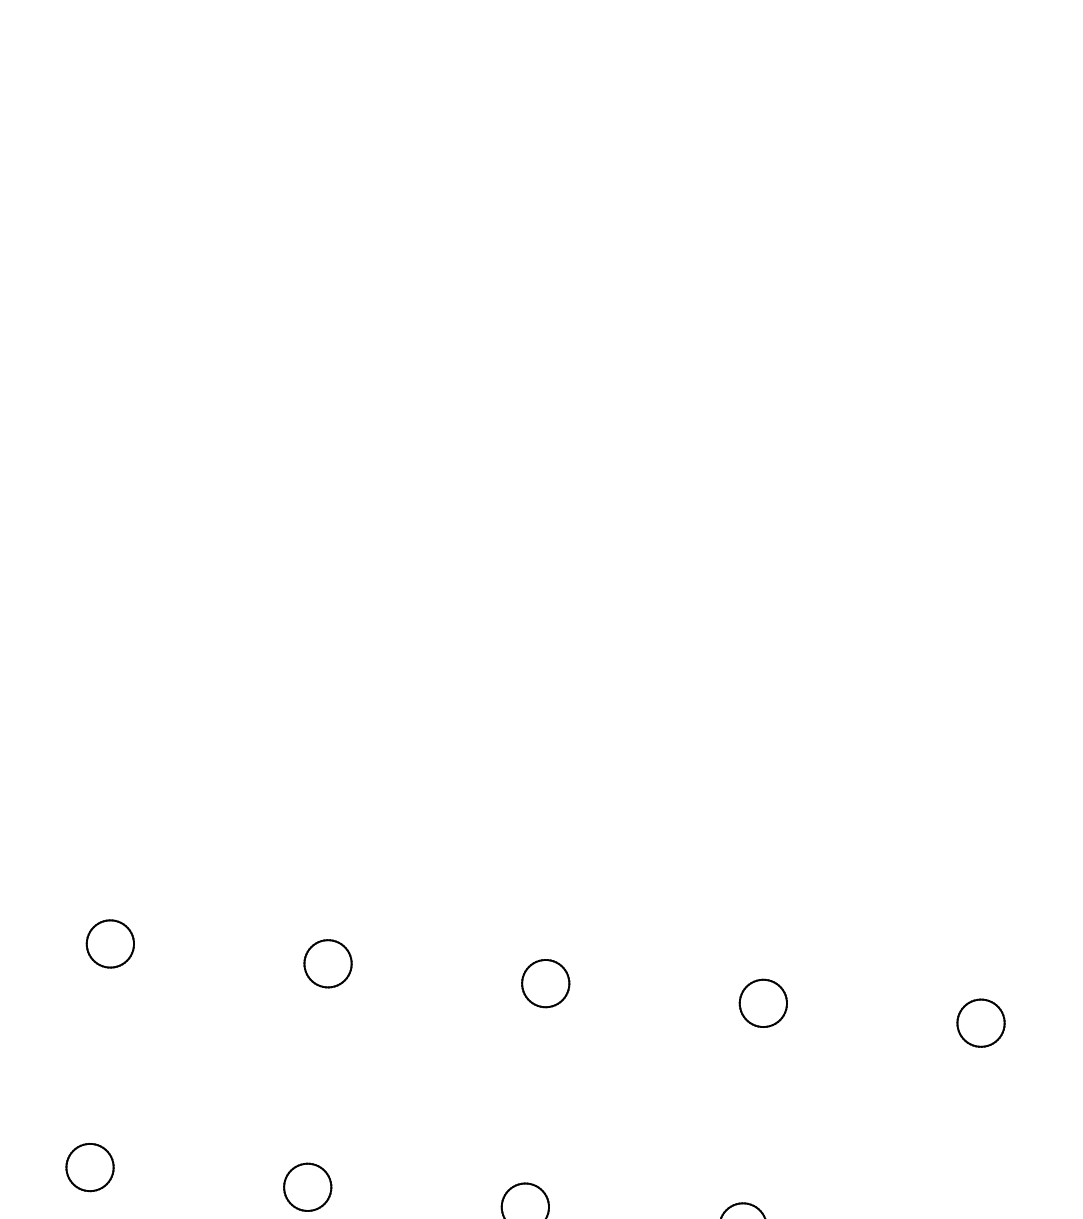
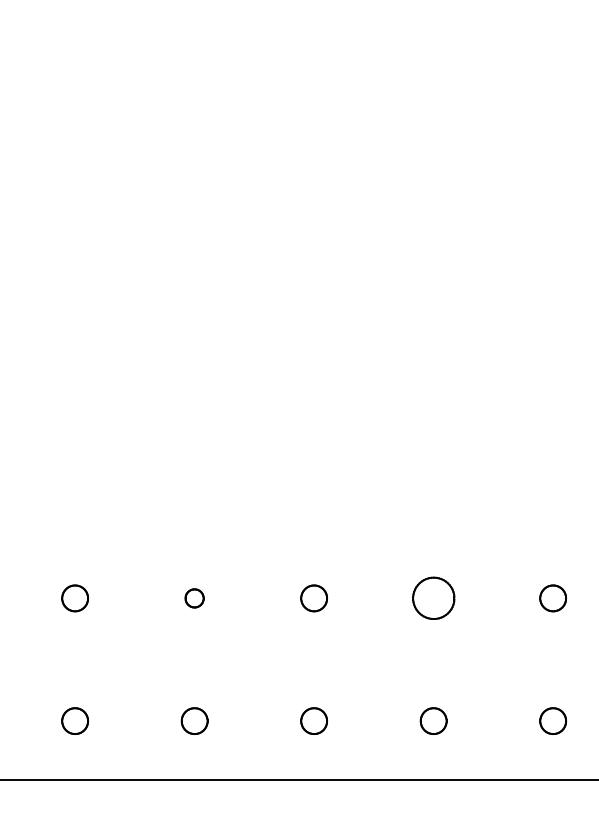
part: (327, 963) -> (194, 598), size x0.7
part: (763, 1003) -> (433, 598), size x1.6

